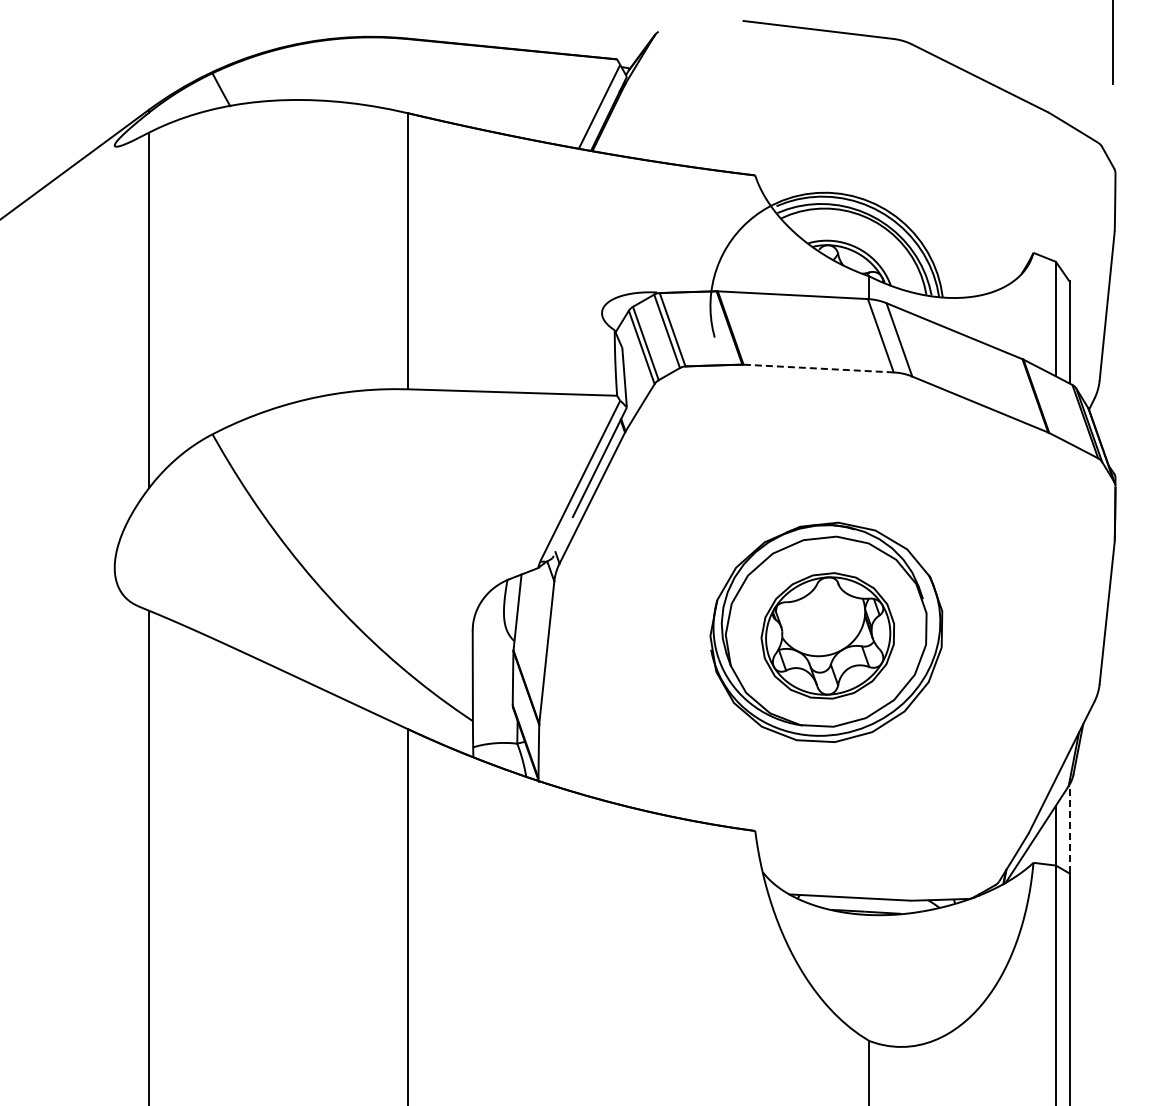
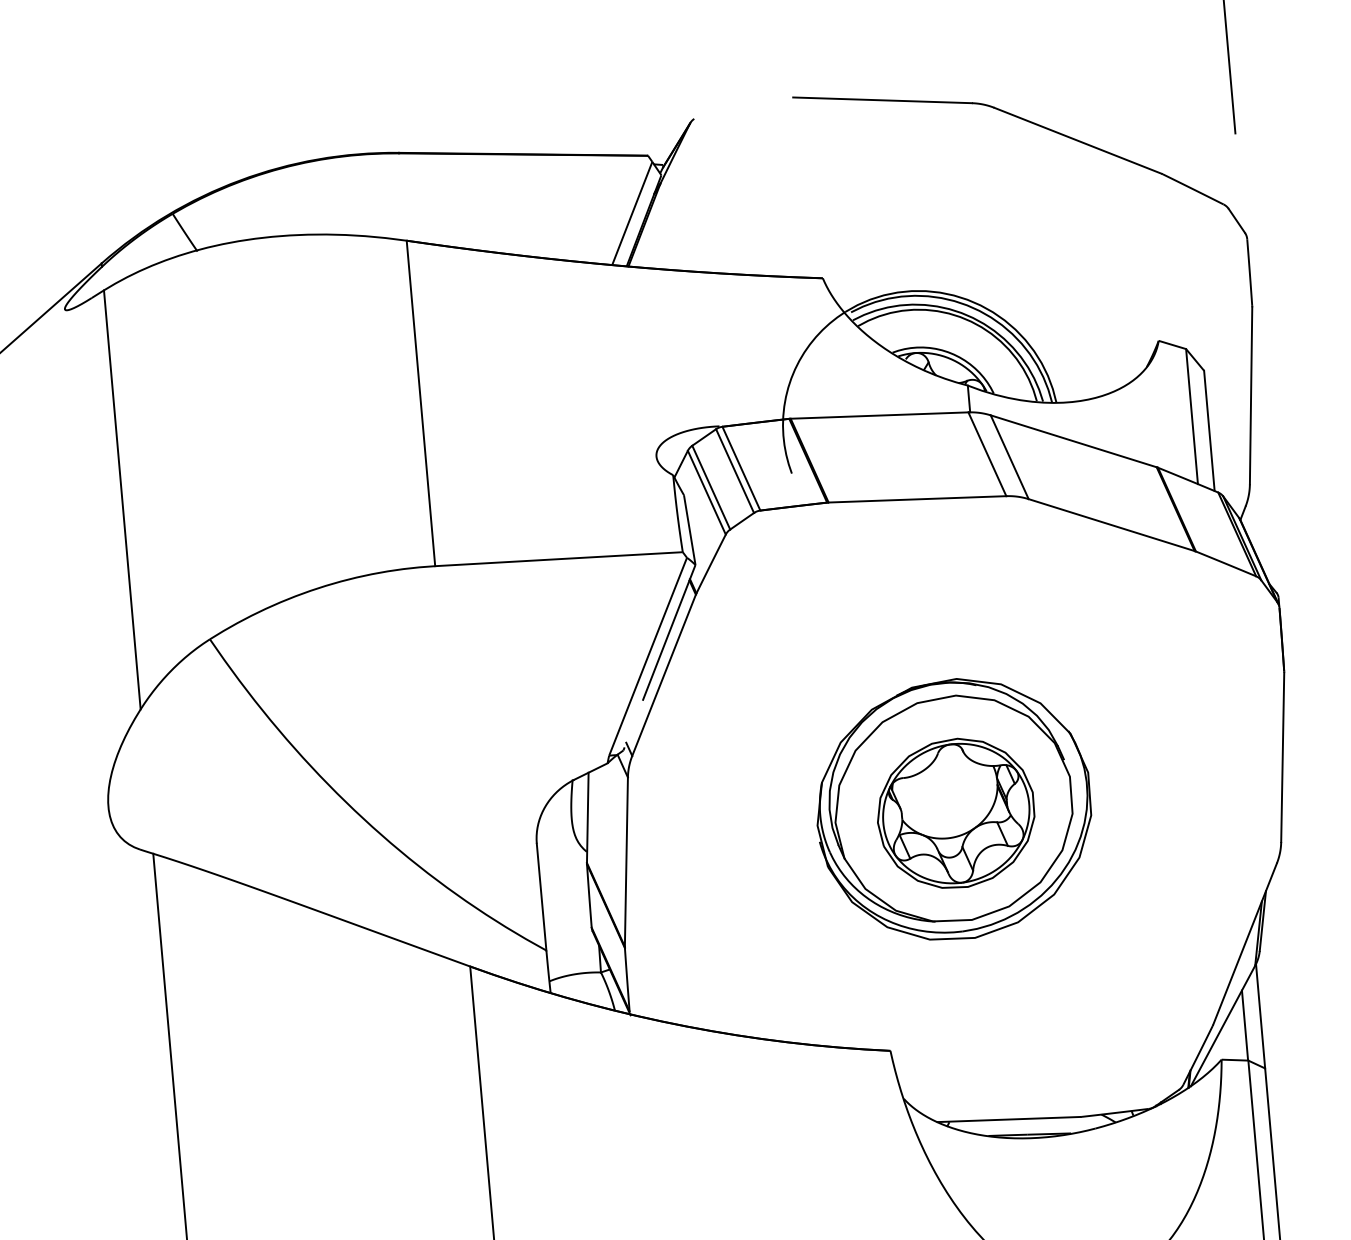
line: (818, 368) -> (917, 499), dashed -> solid
line: (1069, 828) -> (1260, 1015), dashed -> solid

